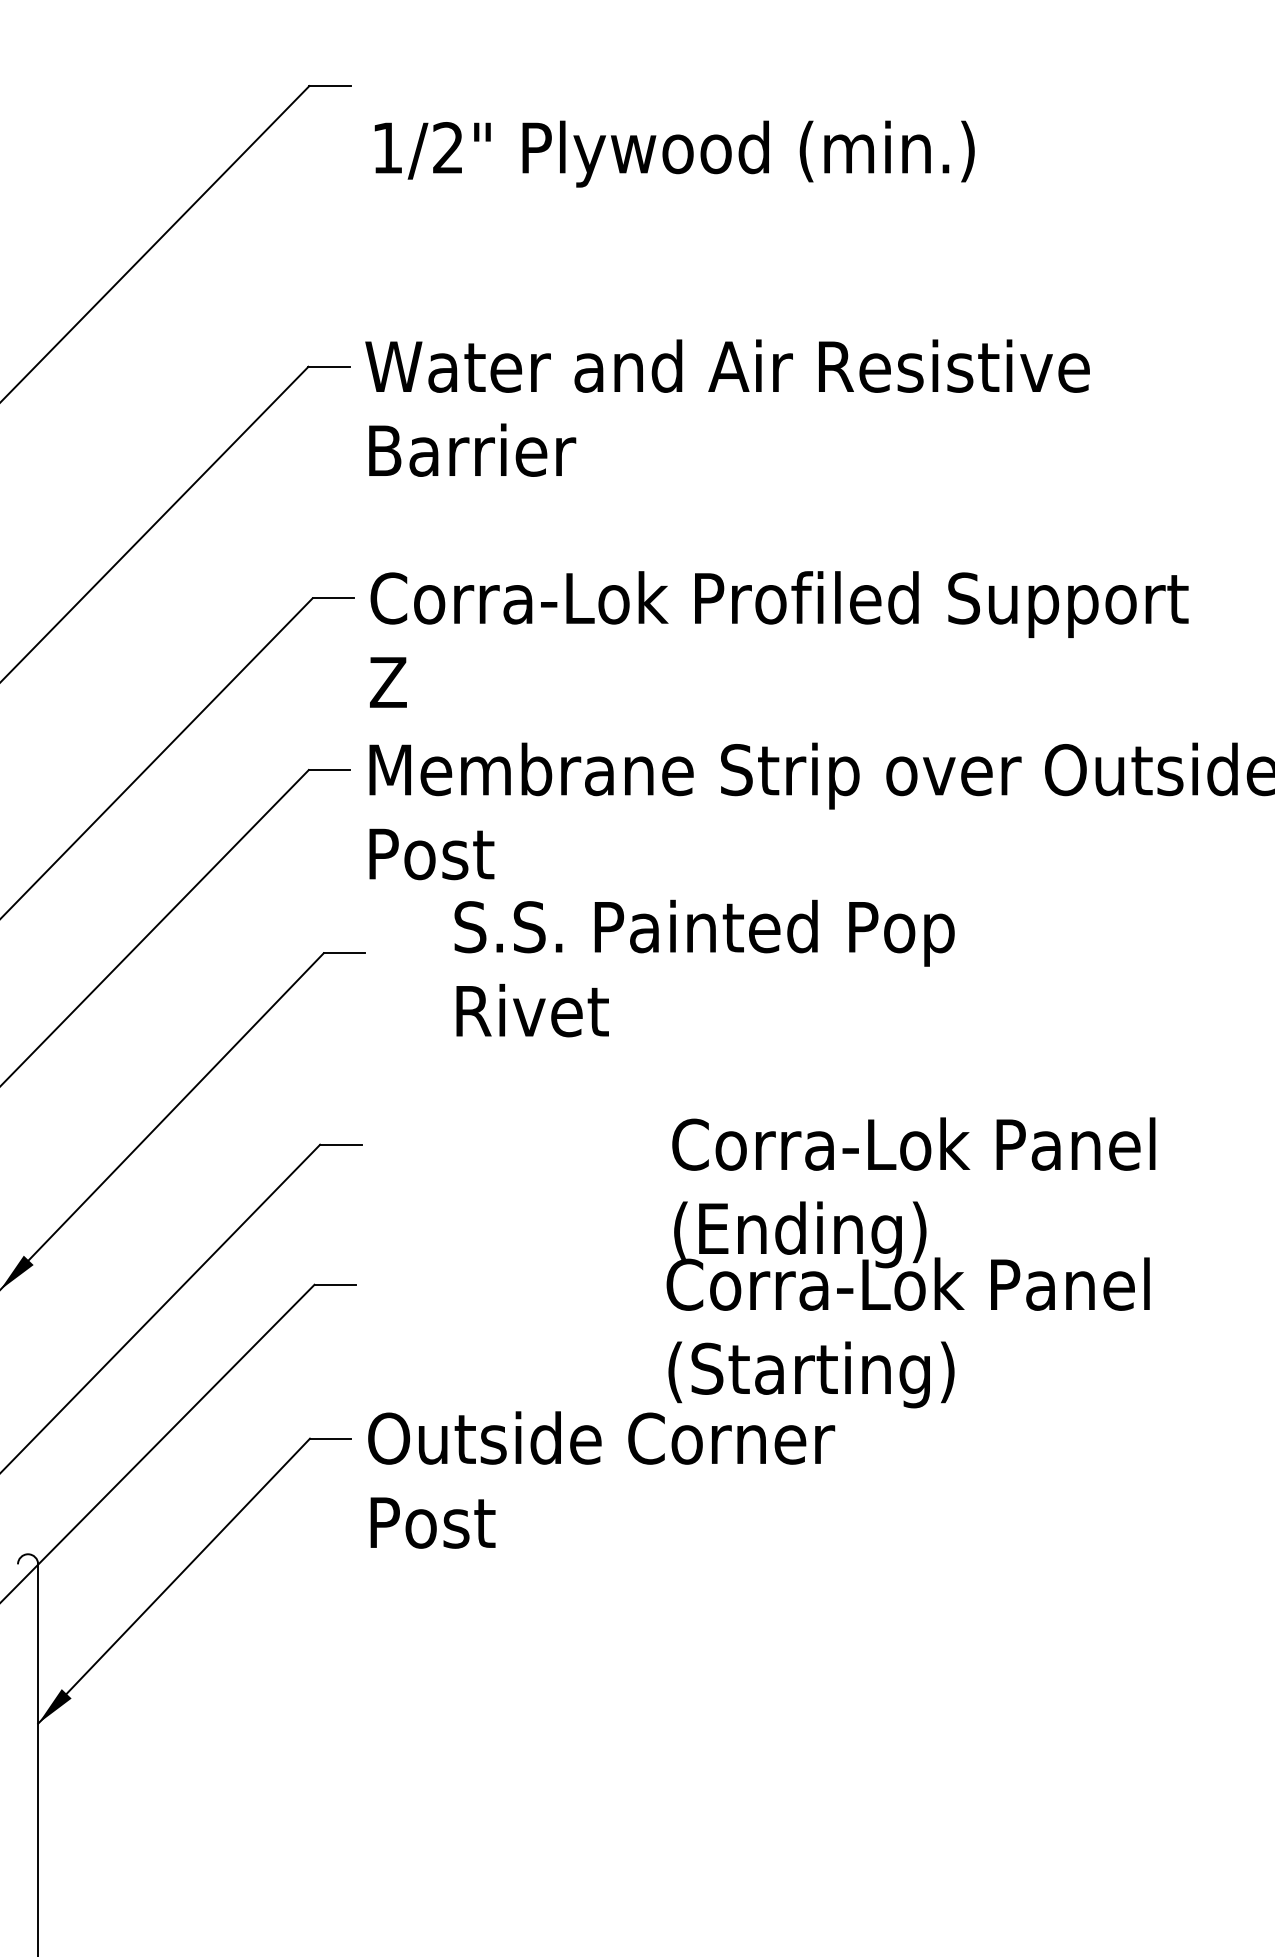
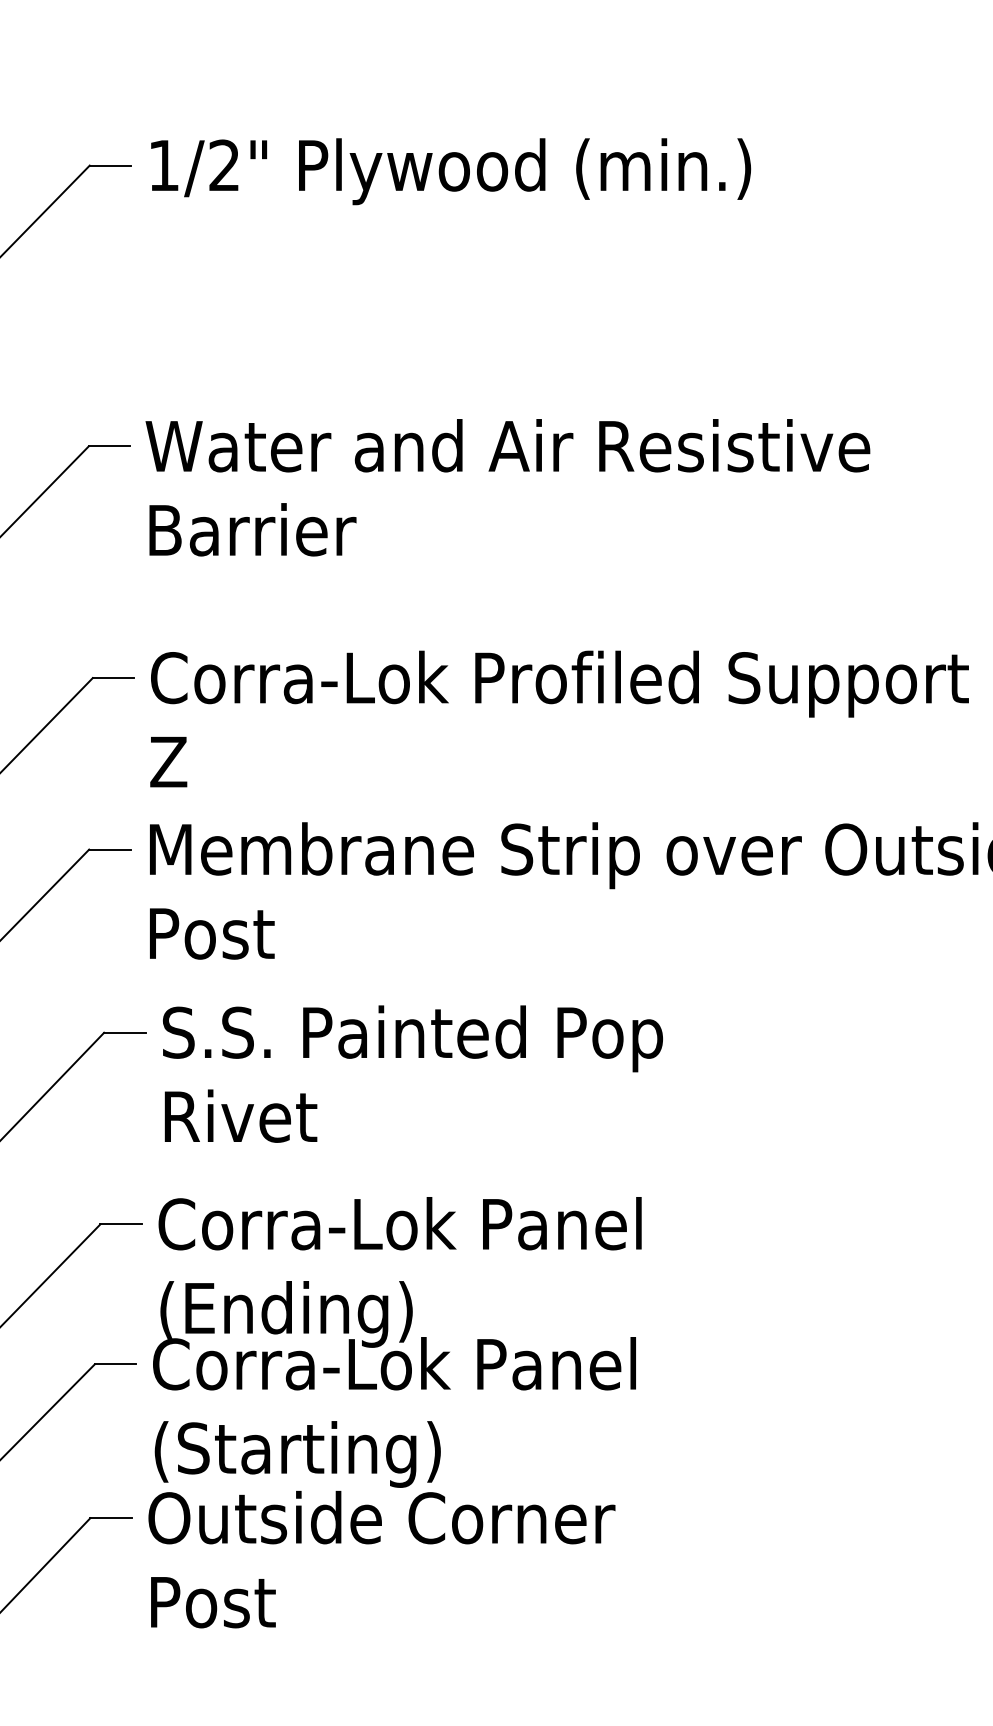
text: (674, 153) -> (450, 171), moved
text: (704, 968) -> (412, 1074), moved
text: (910, 1262) -> (396, 1342), moved

